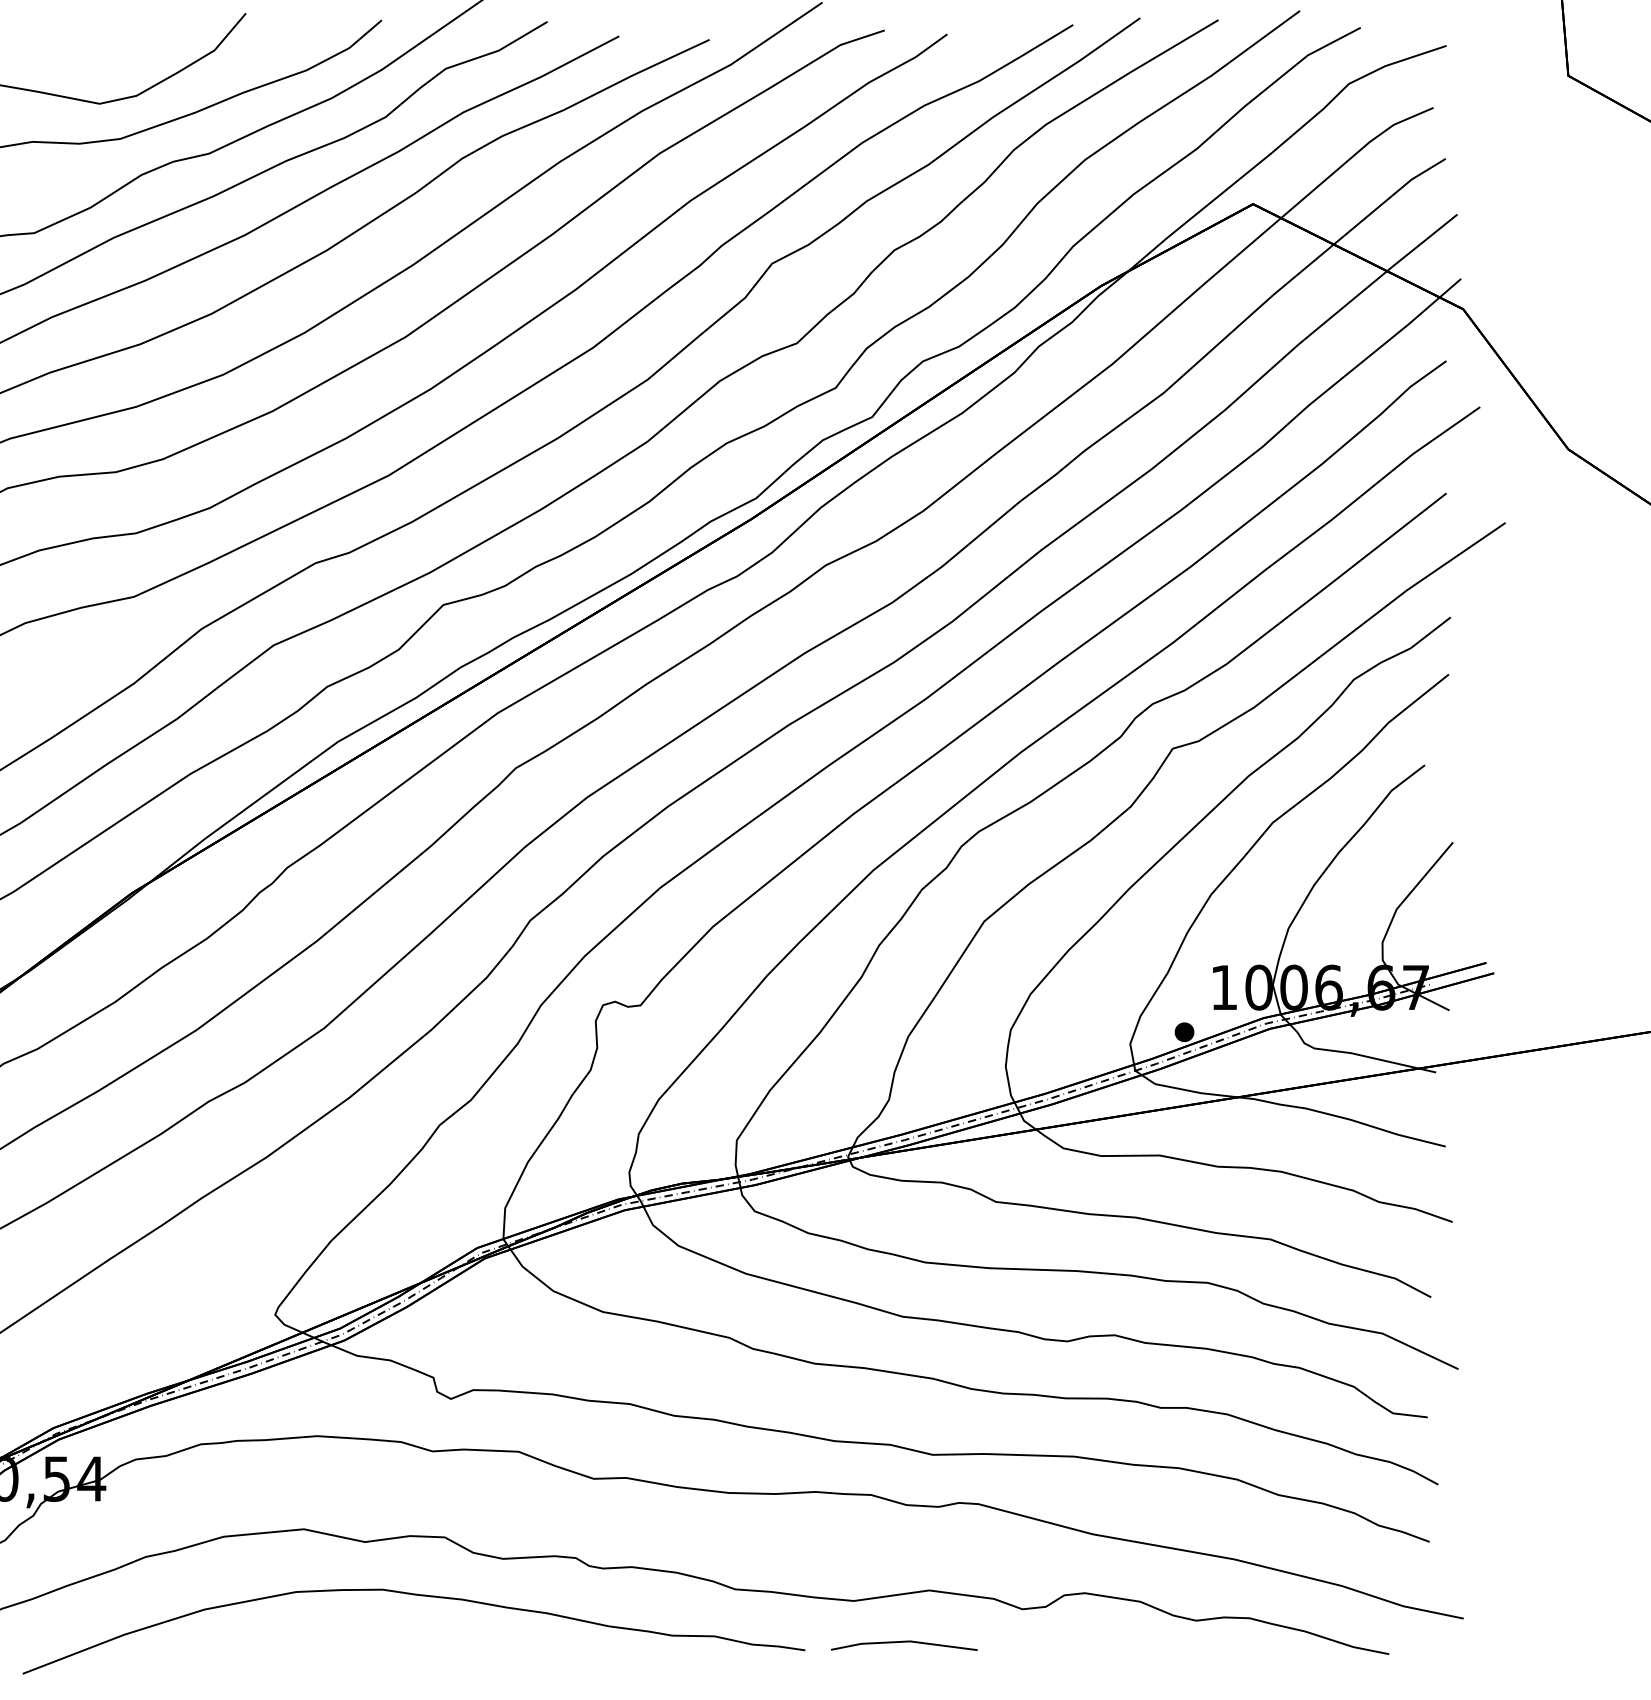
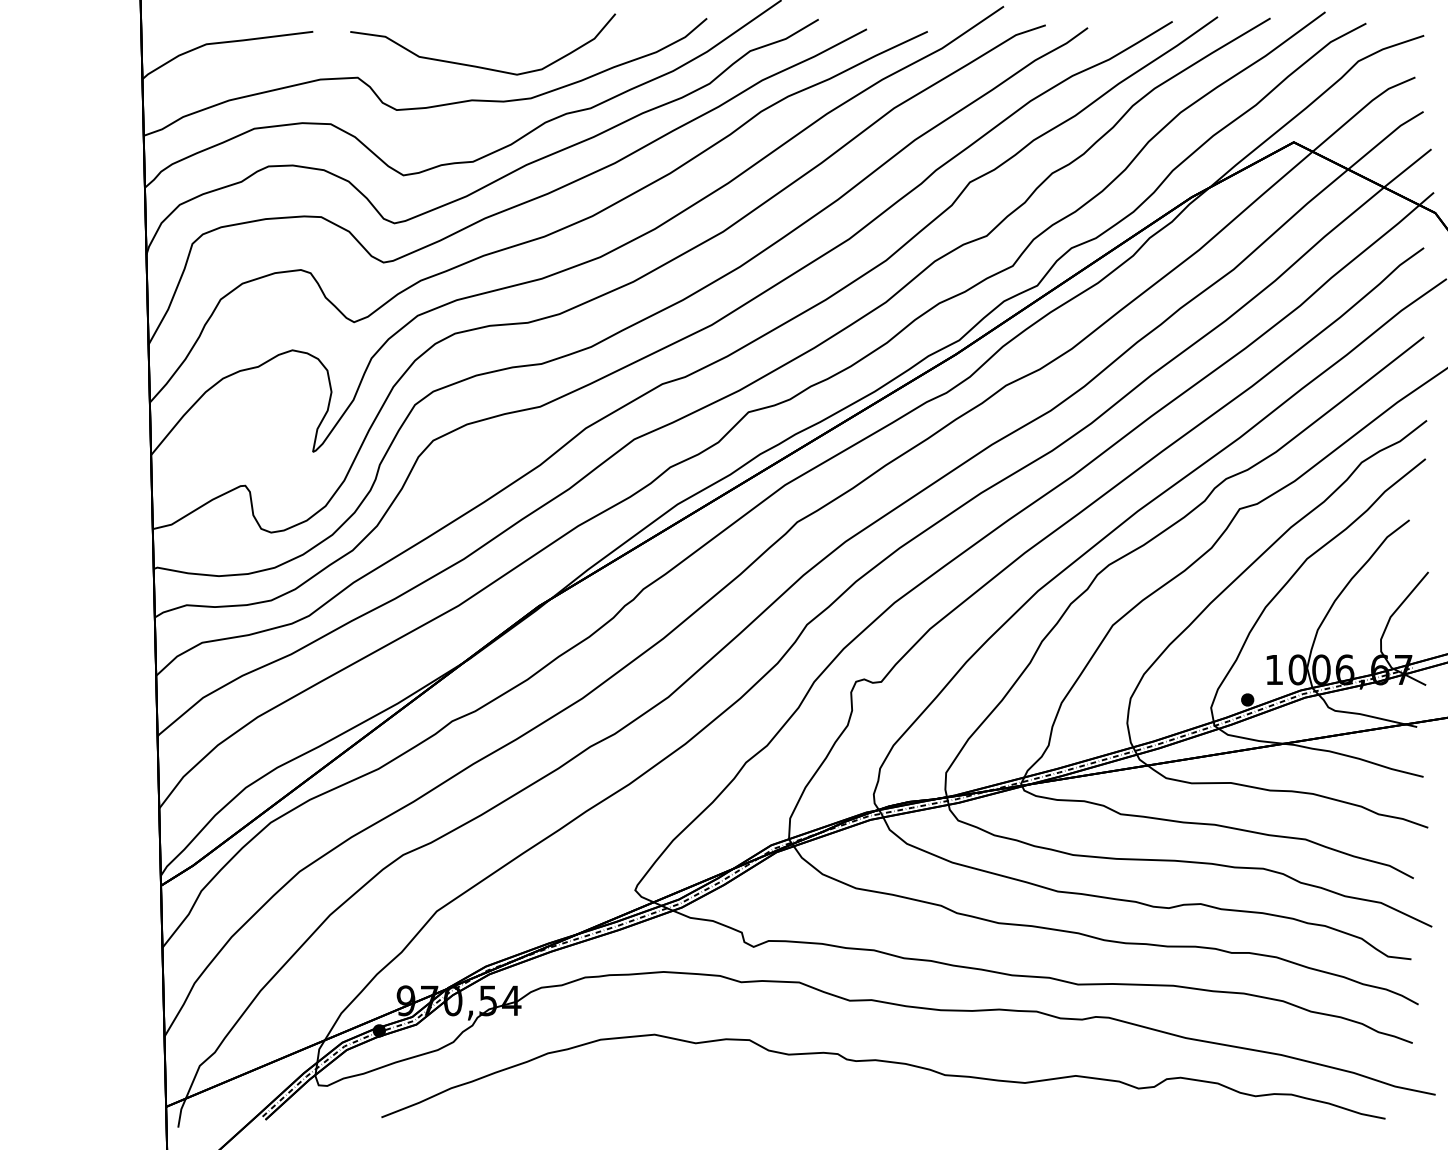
curve: (422, 1597) -> (734, 1080), removed
line: (903, 1643) -> (1058, 1111), removed

